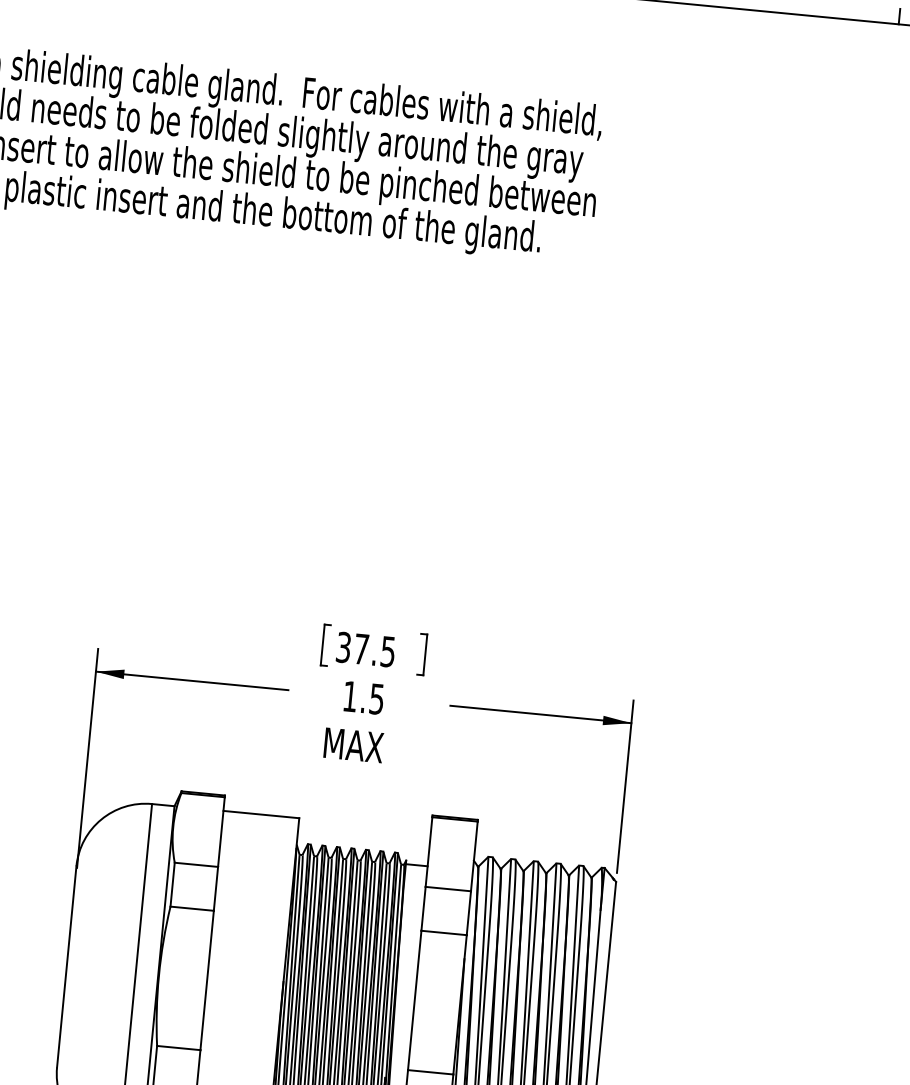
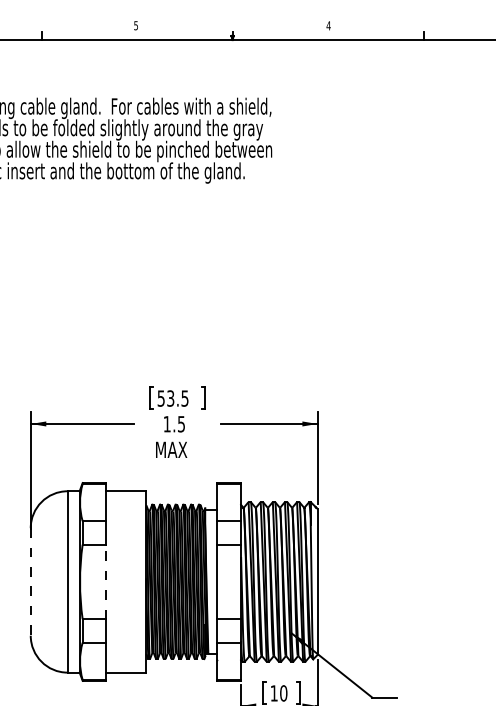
text: (353, 648) -> (166, 398), 37.5 -> 53.5
line: (66, 966) -> (30, 581), solid -> dashed
line: (206, 979) -> (105, 581), solid -> dashed

